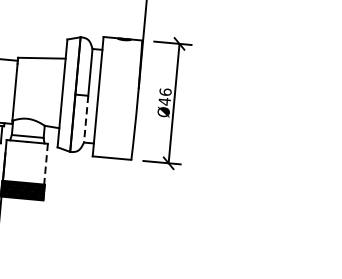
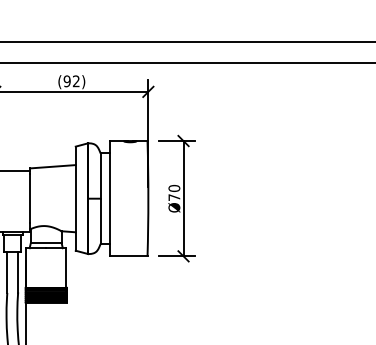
text: (165, 96) -> (174, 192), Ø46 -> Ø70
line: (85, 119) -> (100, 221), dashed -> solid
line: (46, 163) -> (66, 267), dashed -> solid

